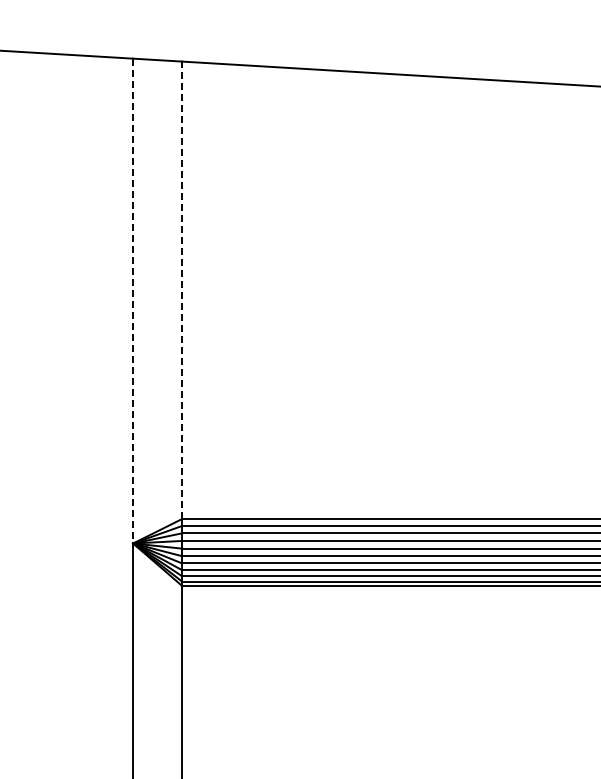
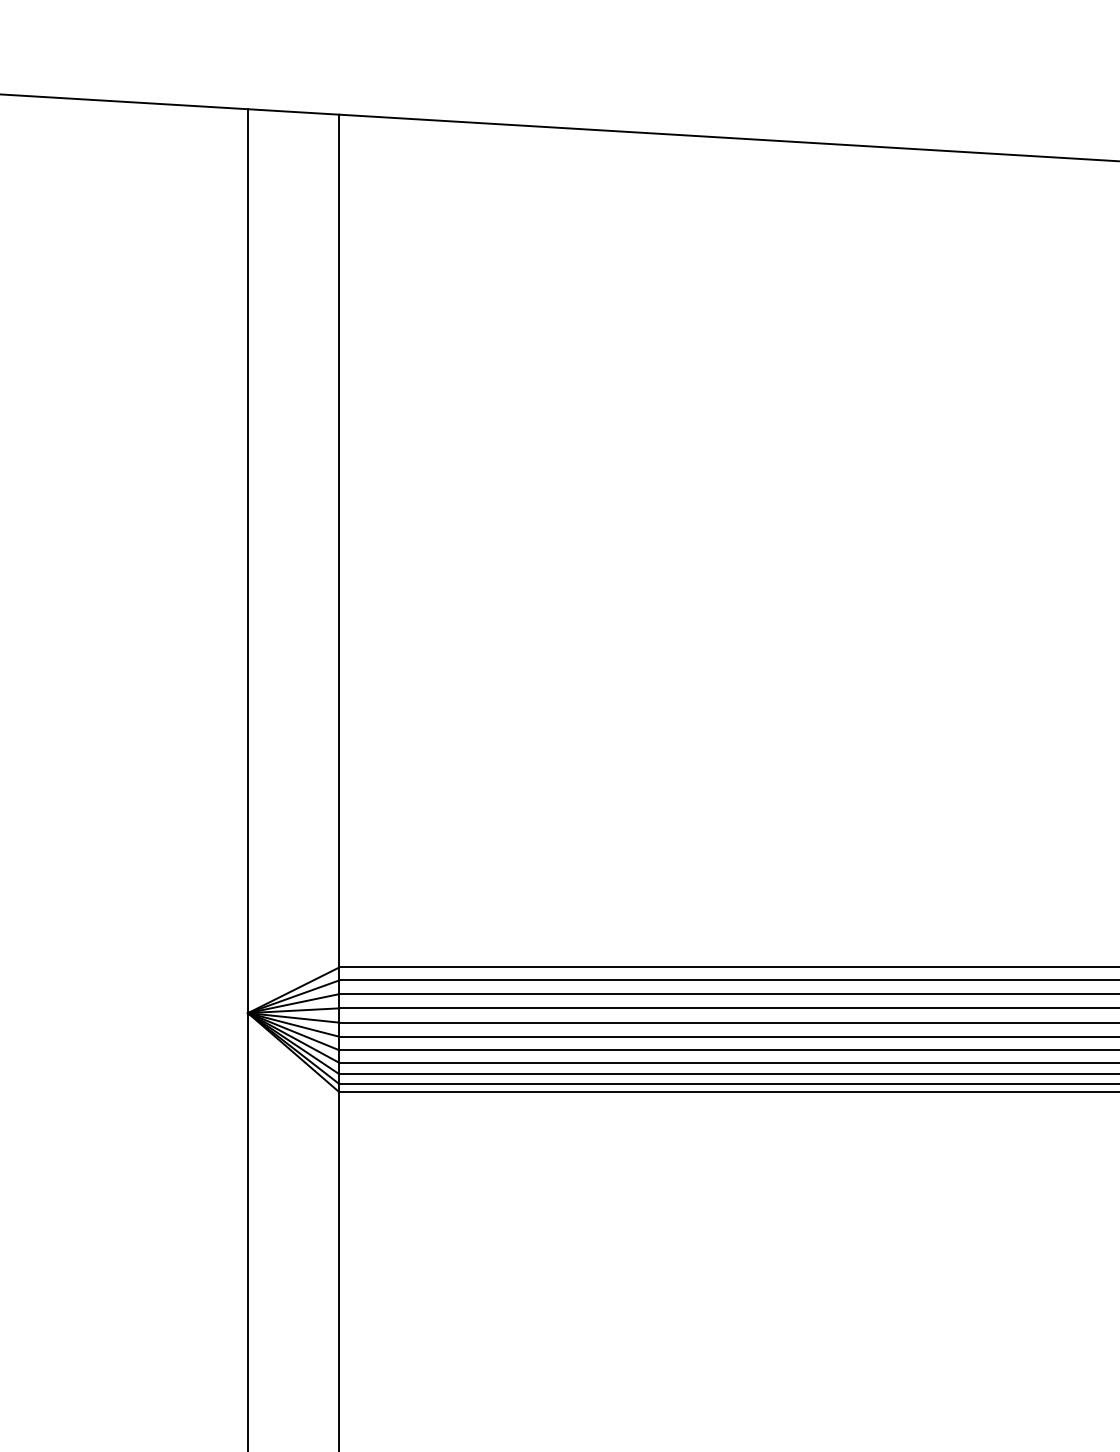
line: (182, 290) -> (340, 541), dashed -> solid
line: (133, 301) -> (248, 561), dashed -> solid

